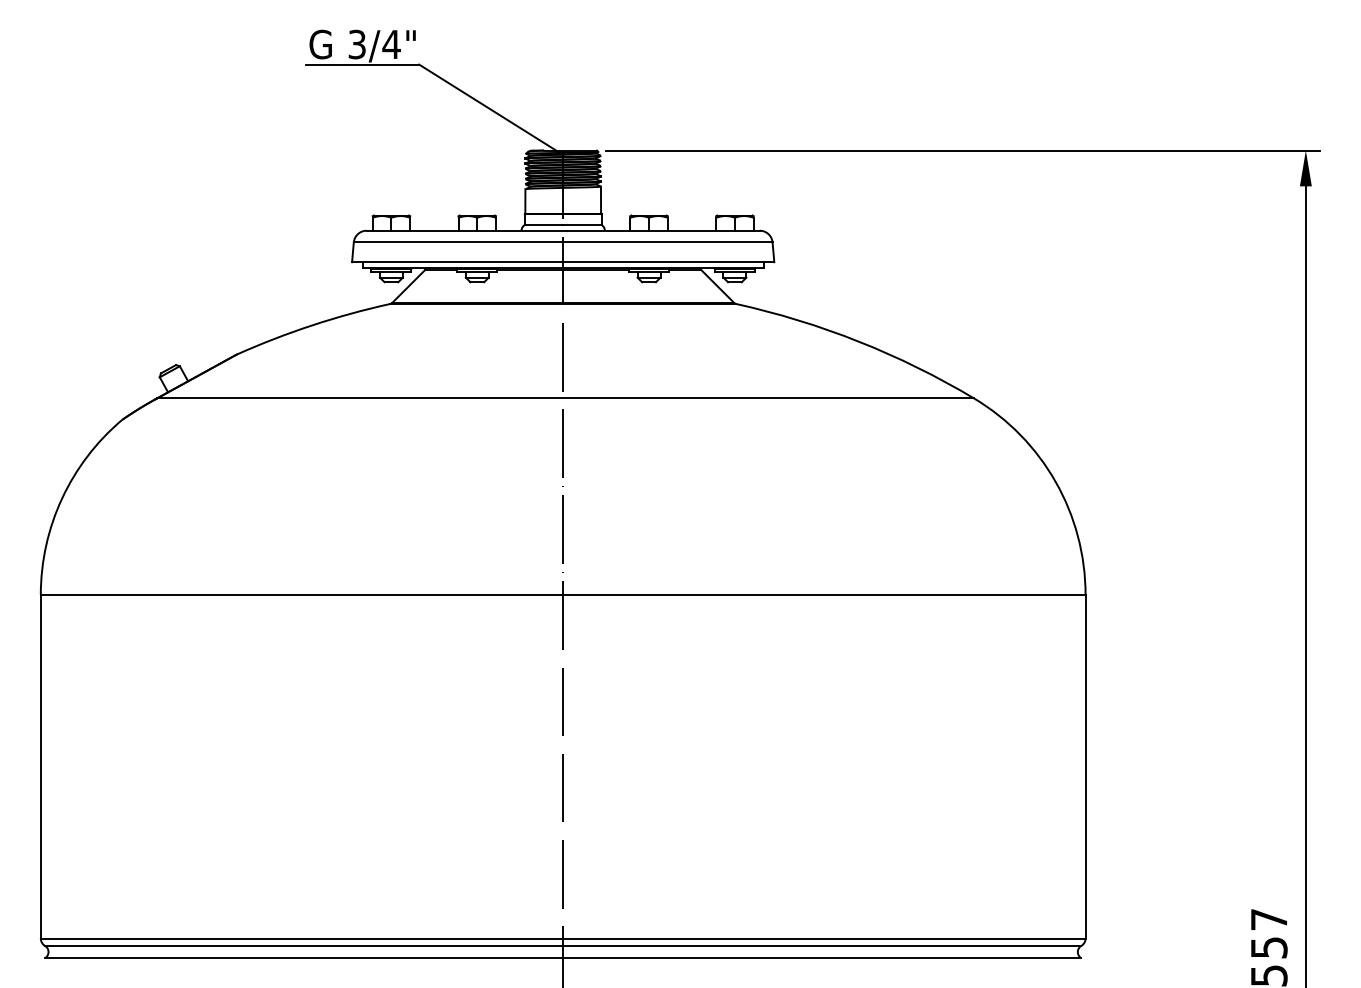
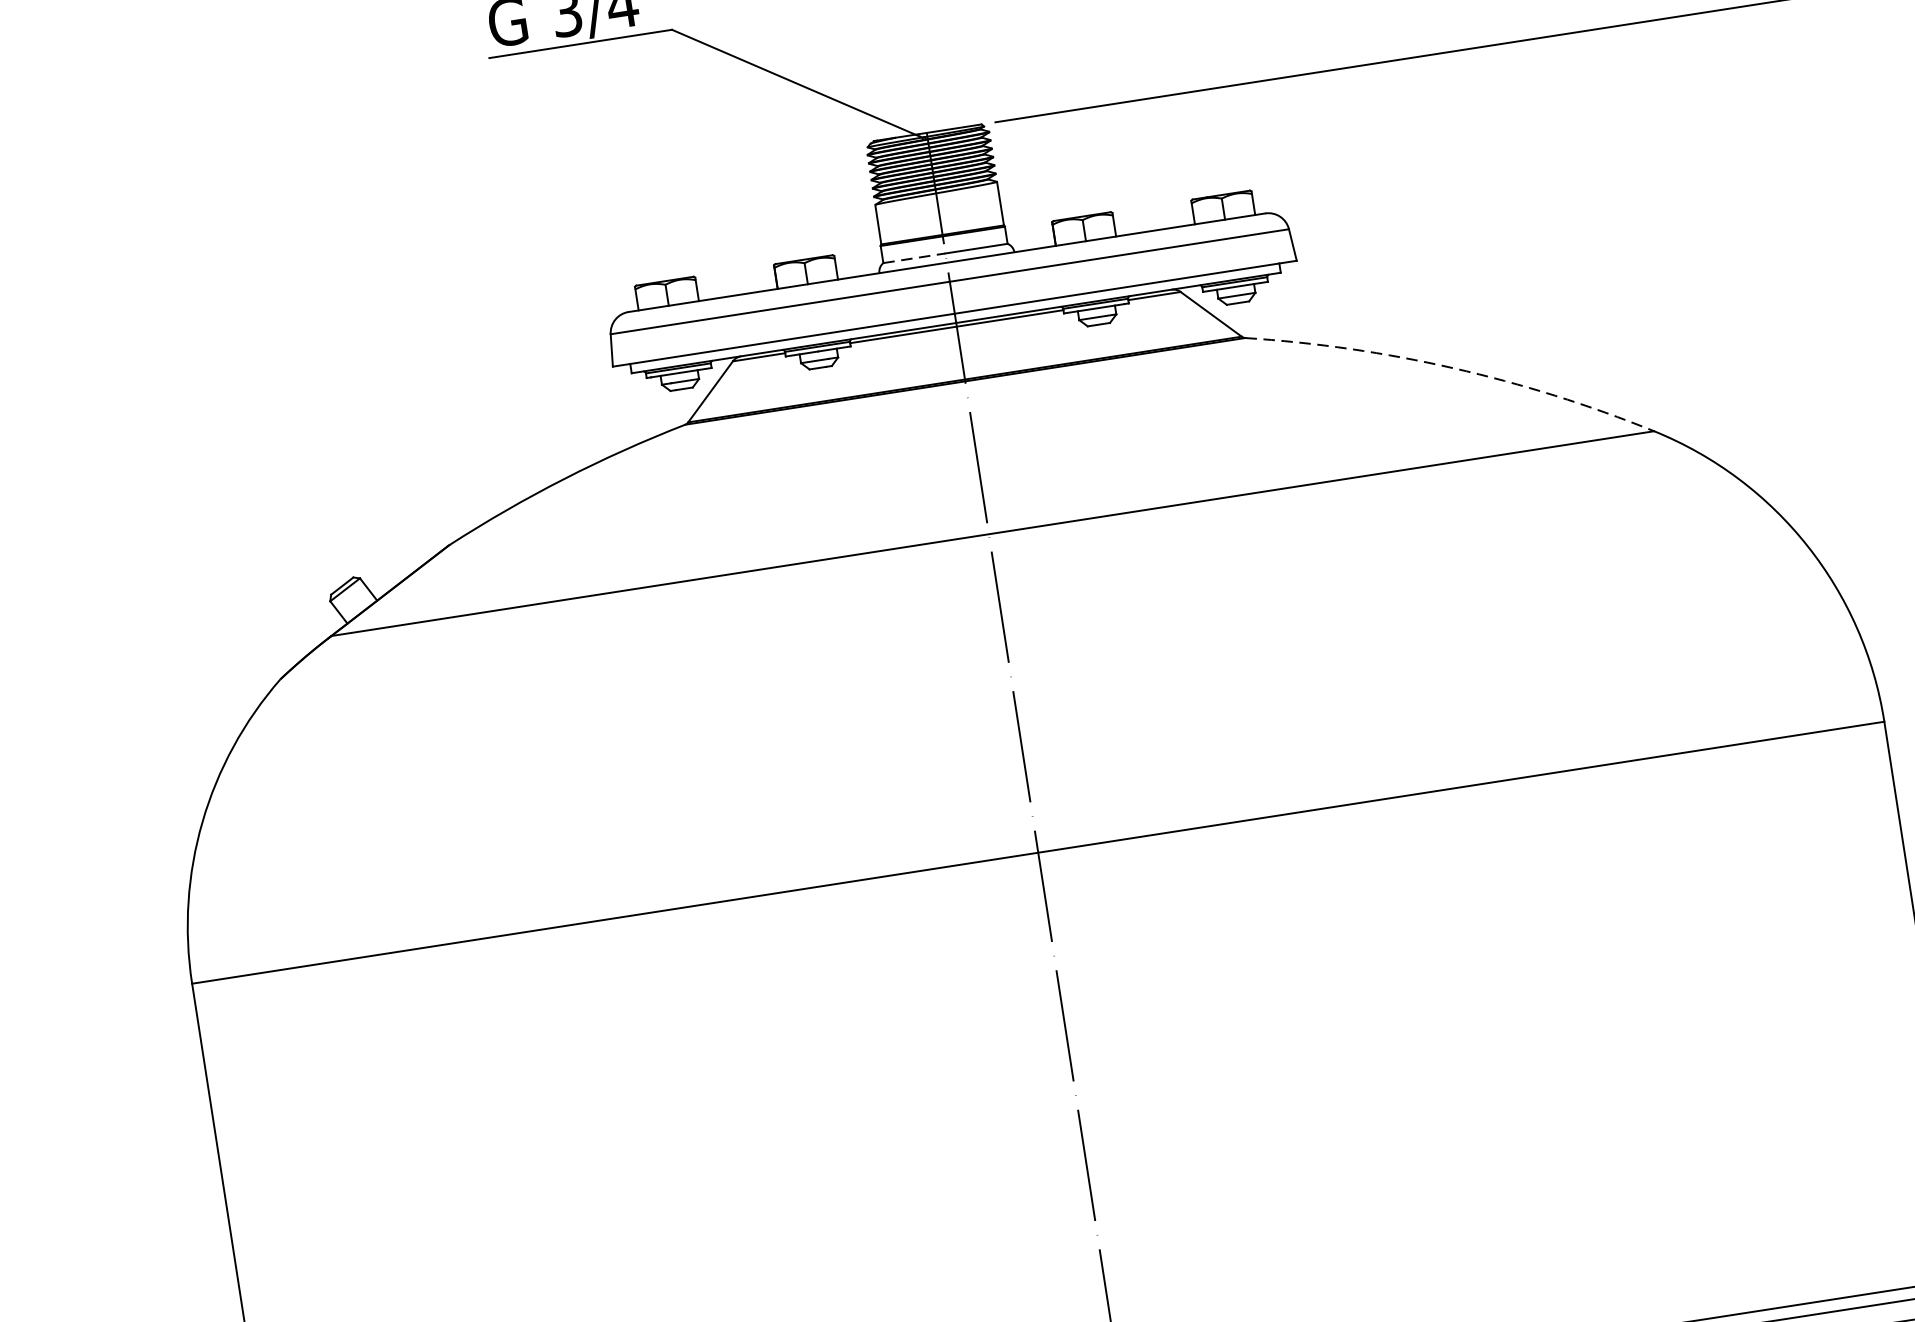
line: (544, 225) -> (915, 258), solid -> dashed
arc: (858, 341) -> (1453, 368), solid -> dashed

